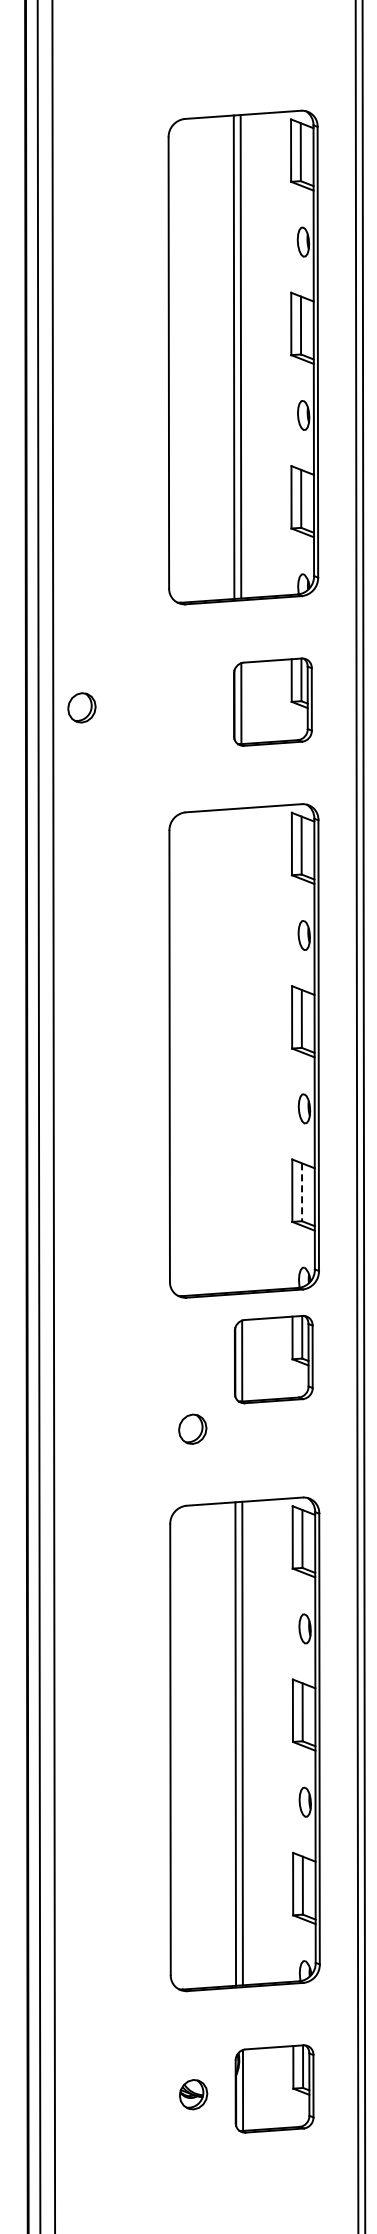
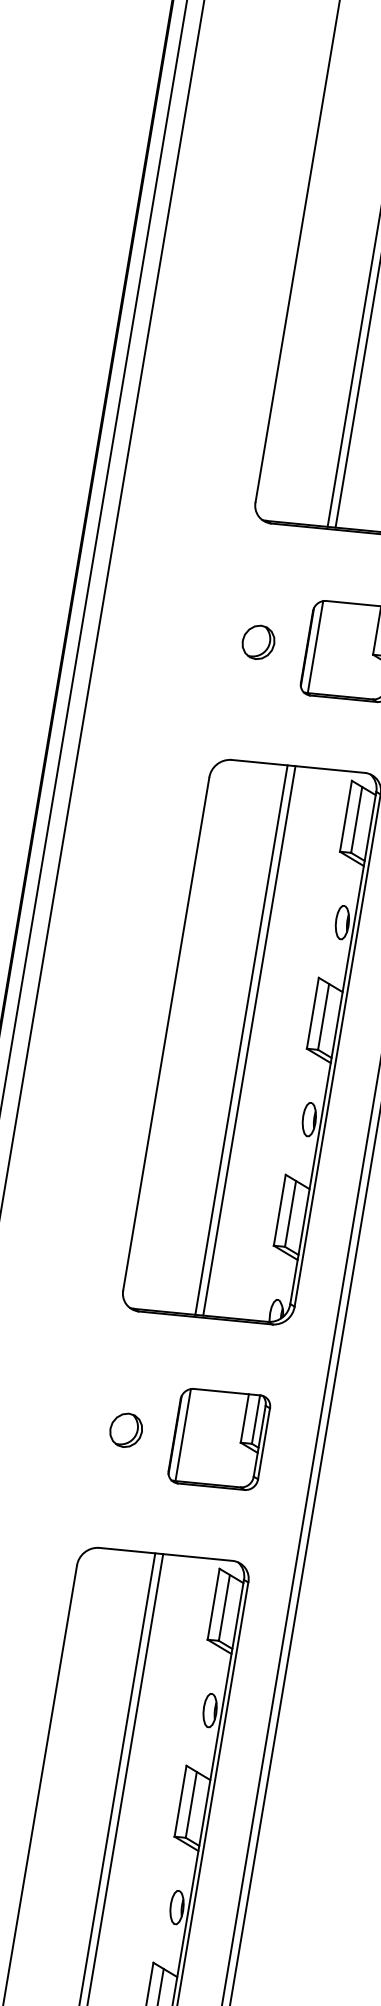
part: (81, 707) -> (258, 641), moved
line: (241, 1049) -> (249, 1040), added
line: (234, 1050) -> (241, 1039), added
line: (302, 1192) -> (291, 1214), dashed -> solid
part: (273, 1359) -> (219, 1439), moved
part: (192, 1428) -> (126, 1429), moved

